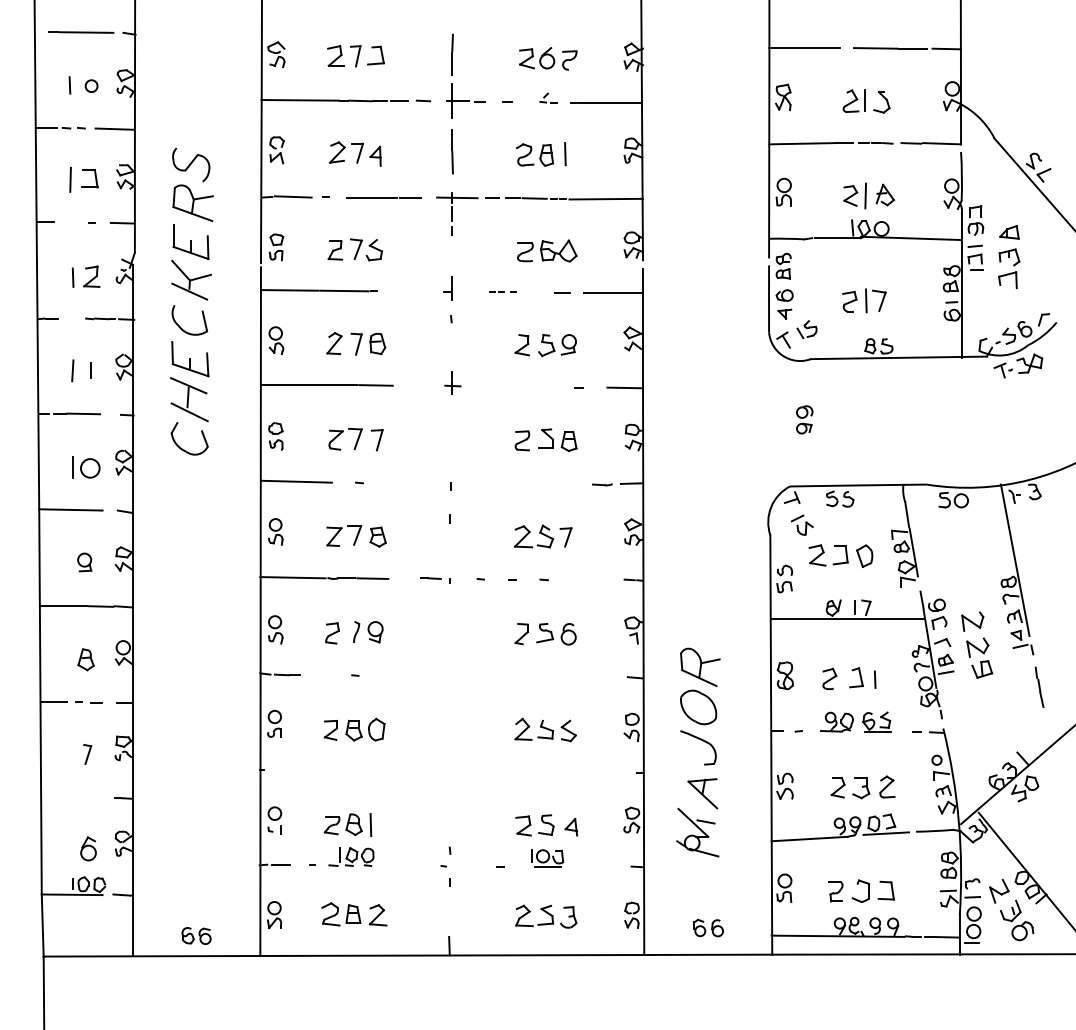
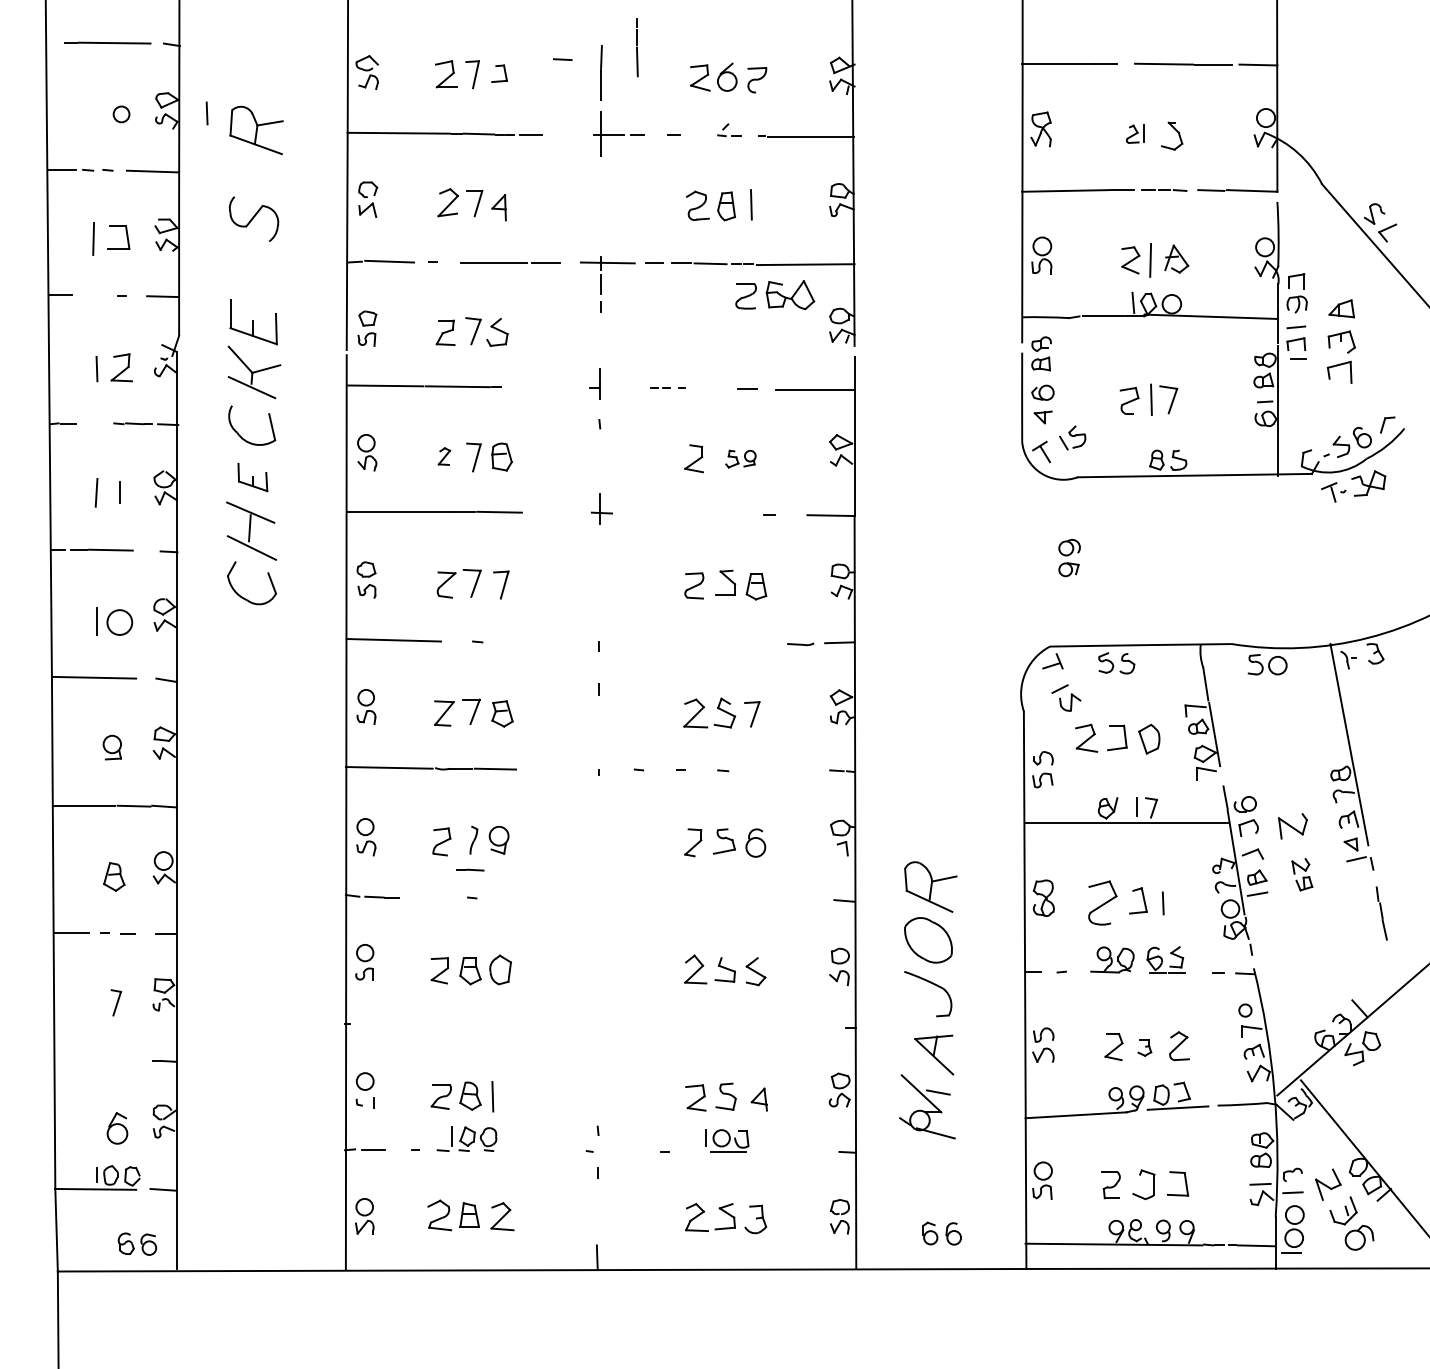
part: (375, 55) -> (498, 73), size x0.7
line: (69, 85) -> (206, 113), moved
line: (423, 100) -> (562, 59), moved
part: (853, 100) -> (1134, 133), size x0.6
line: (452, 151) -> (637, 47), moved
part: (192, 202) -> (255, 129), moved
part: (547, 250) -> (775, 294), moved
part: (334, 343) -> (444, 456), size x0.6
part: (557, 345) -> (740, 459), size x0.6
part: (190, 359) -> (253, 477), size x0.6
line: (430, 578) -> (469, 869), moved
part: (979, 657) -> (1301, 873), size x0.6
part: (829, 678) -> (1102, 901), size x1.6
part: (861, 788) -> (1145, 1048), size x0.6
part: (196, 935) -> (137, 1243), moved

